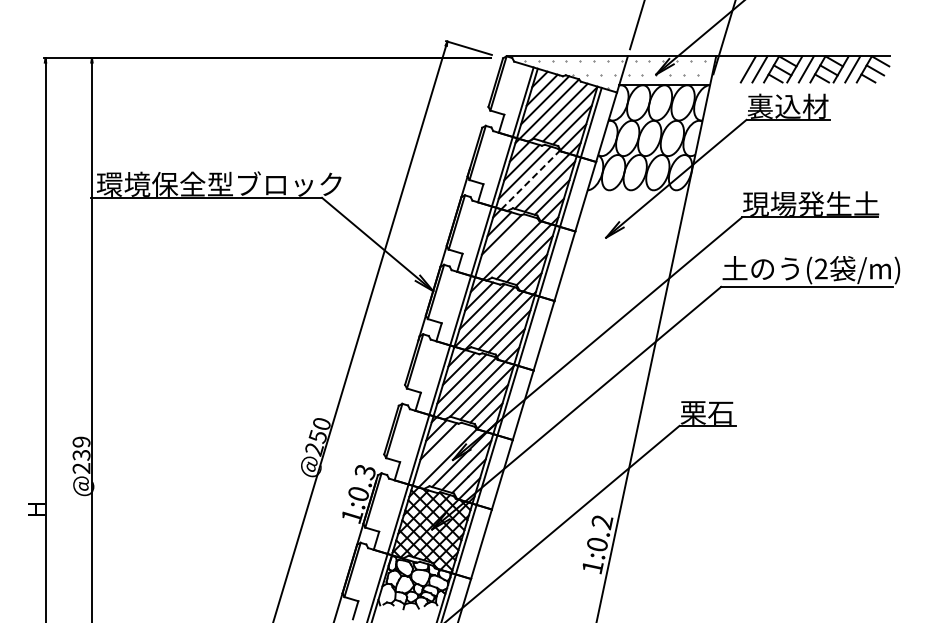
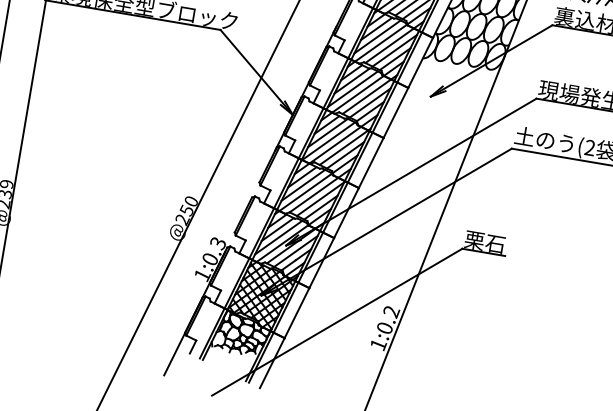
line: (530, 179) -> (380, 42), dashed -> solid
line: (504, 244) -> (352, 88), added
line: (441, 451) -> (278, 237), added

